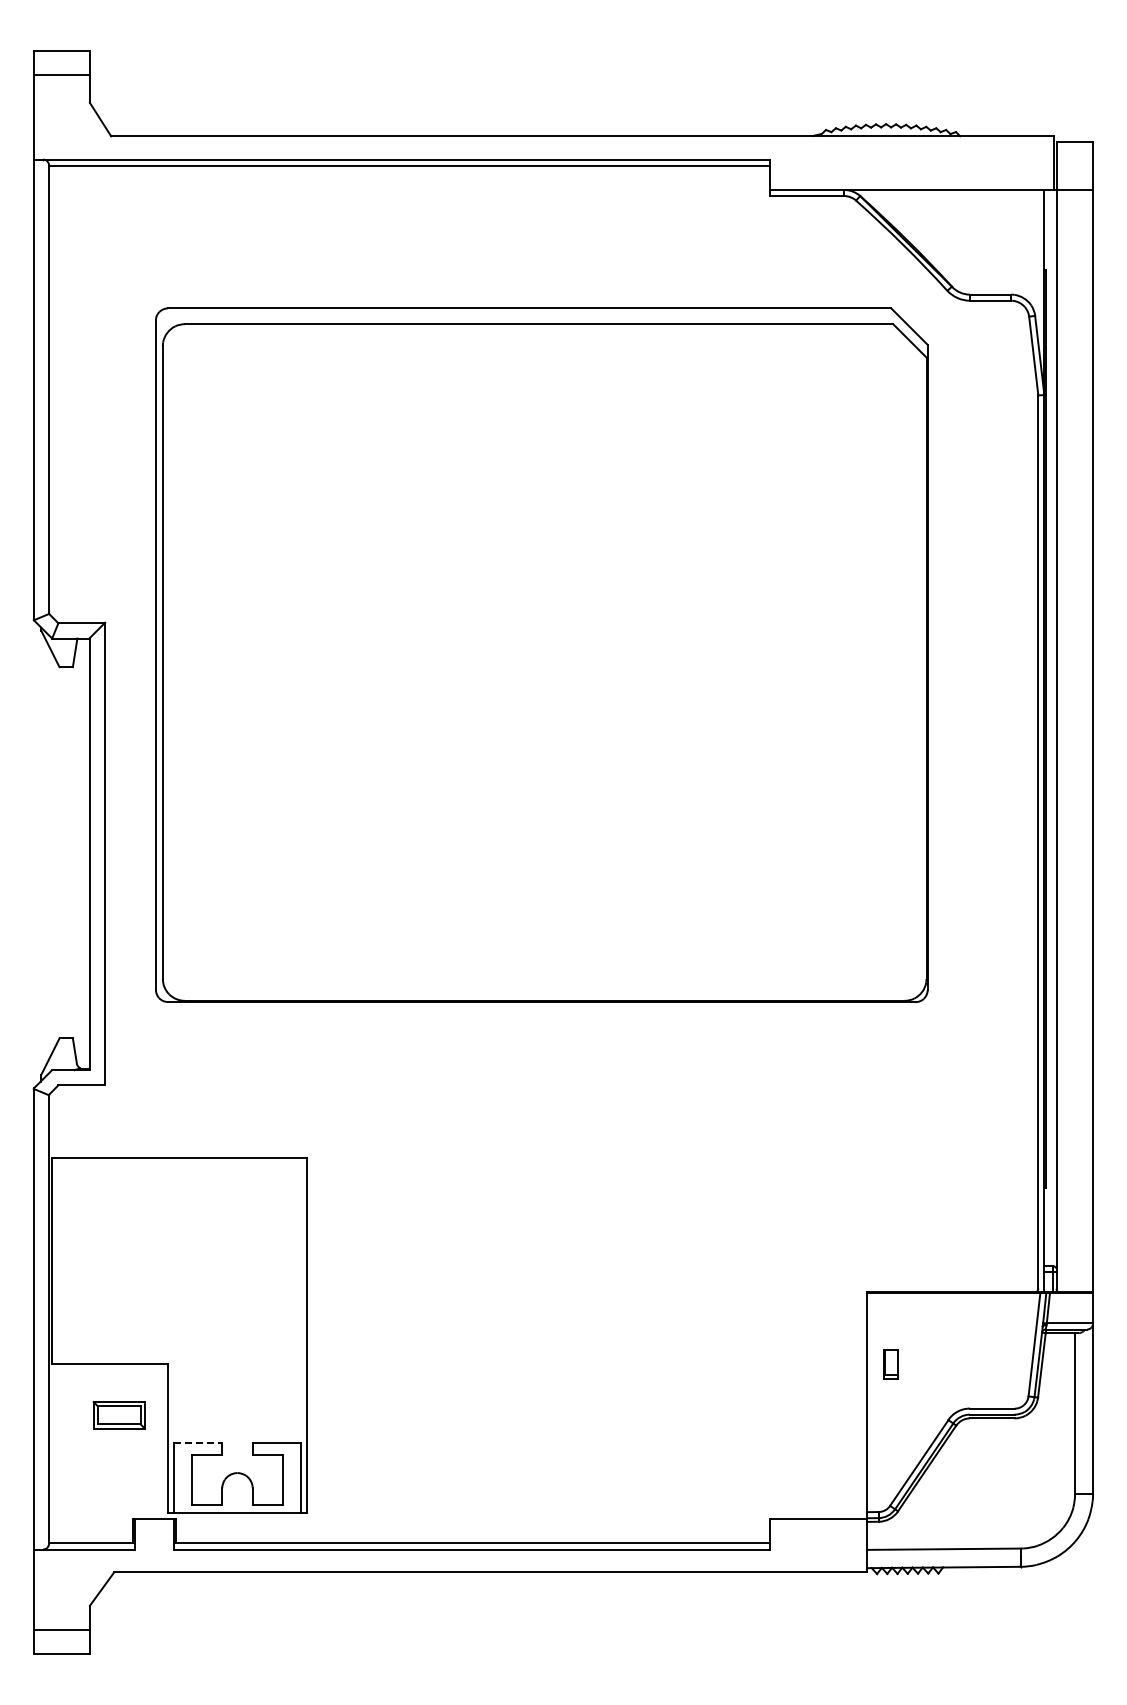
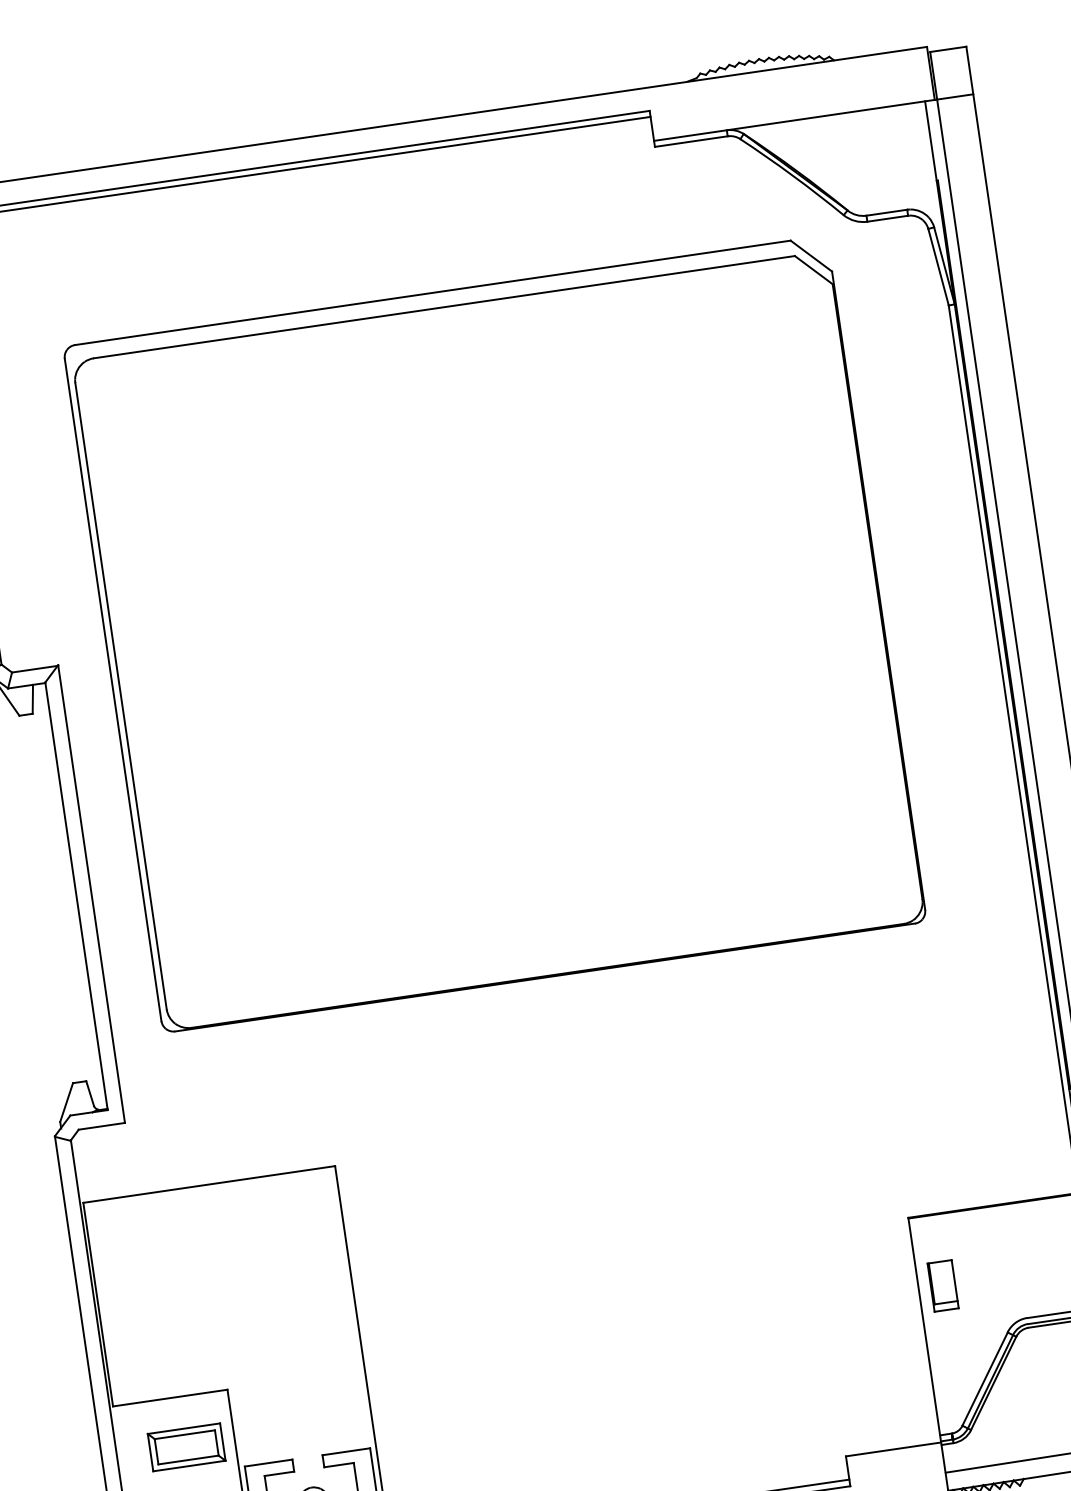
part: (890, 1364) -> (942, 1285), size x1.67
part: (118, 1415) -> (185, 1447), size x1.43
line: (198, 1442) -> (268, 1462), dashed -> solid

